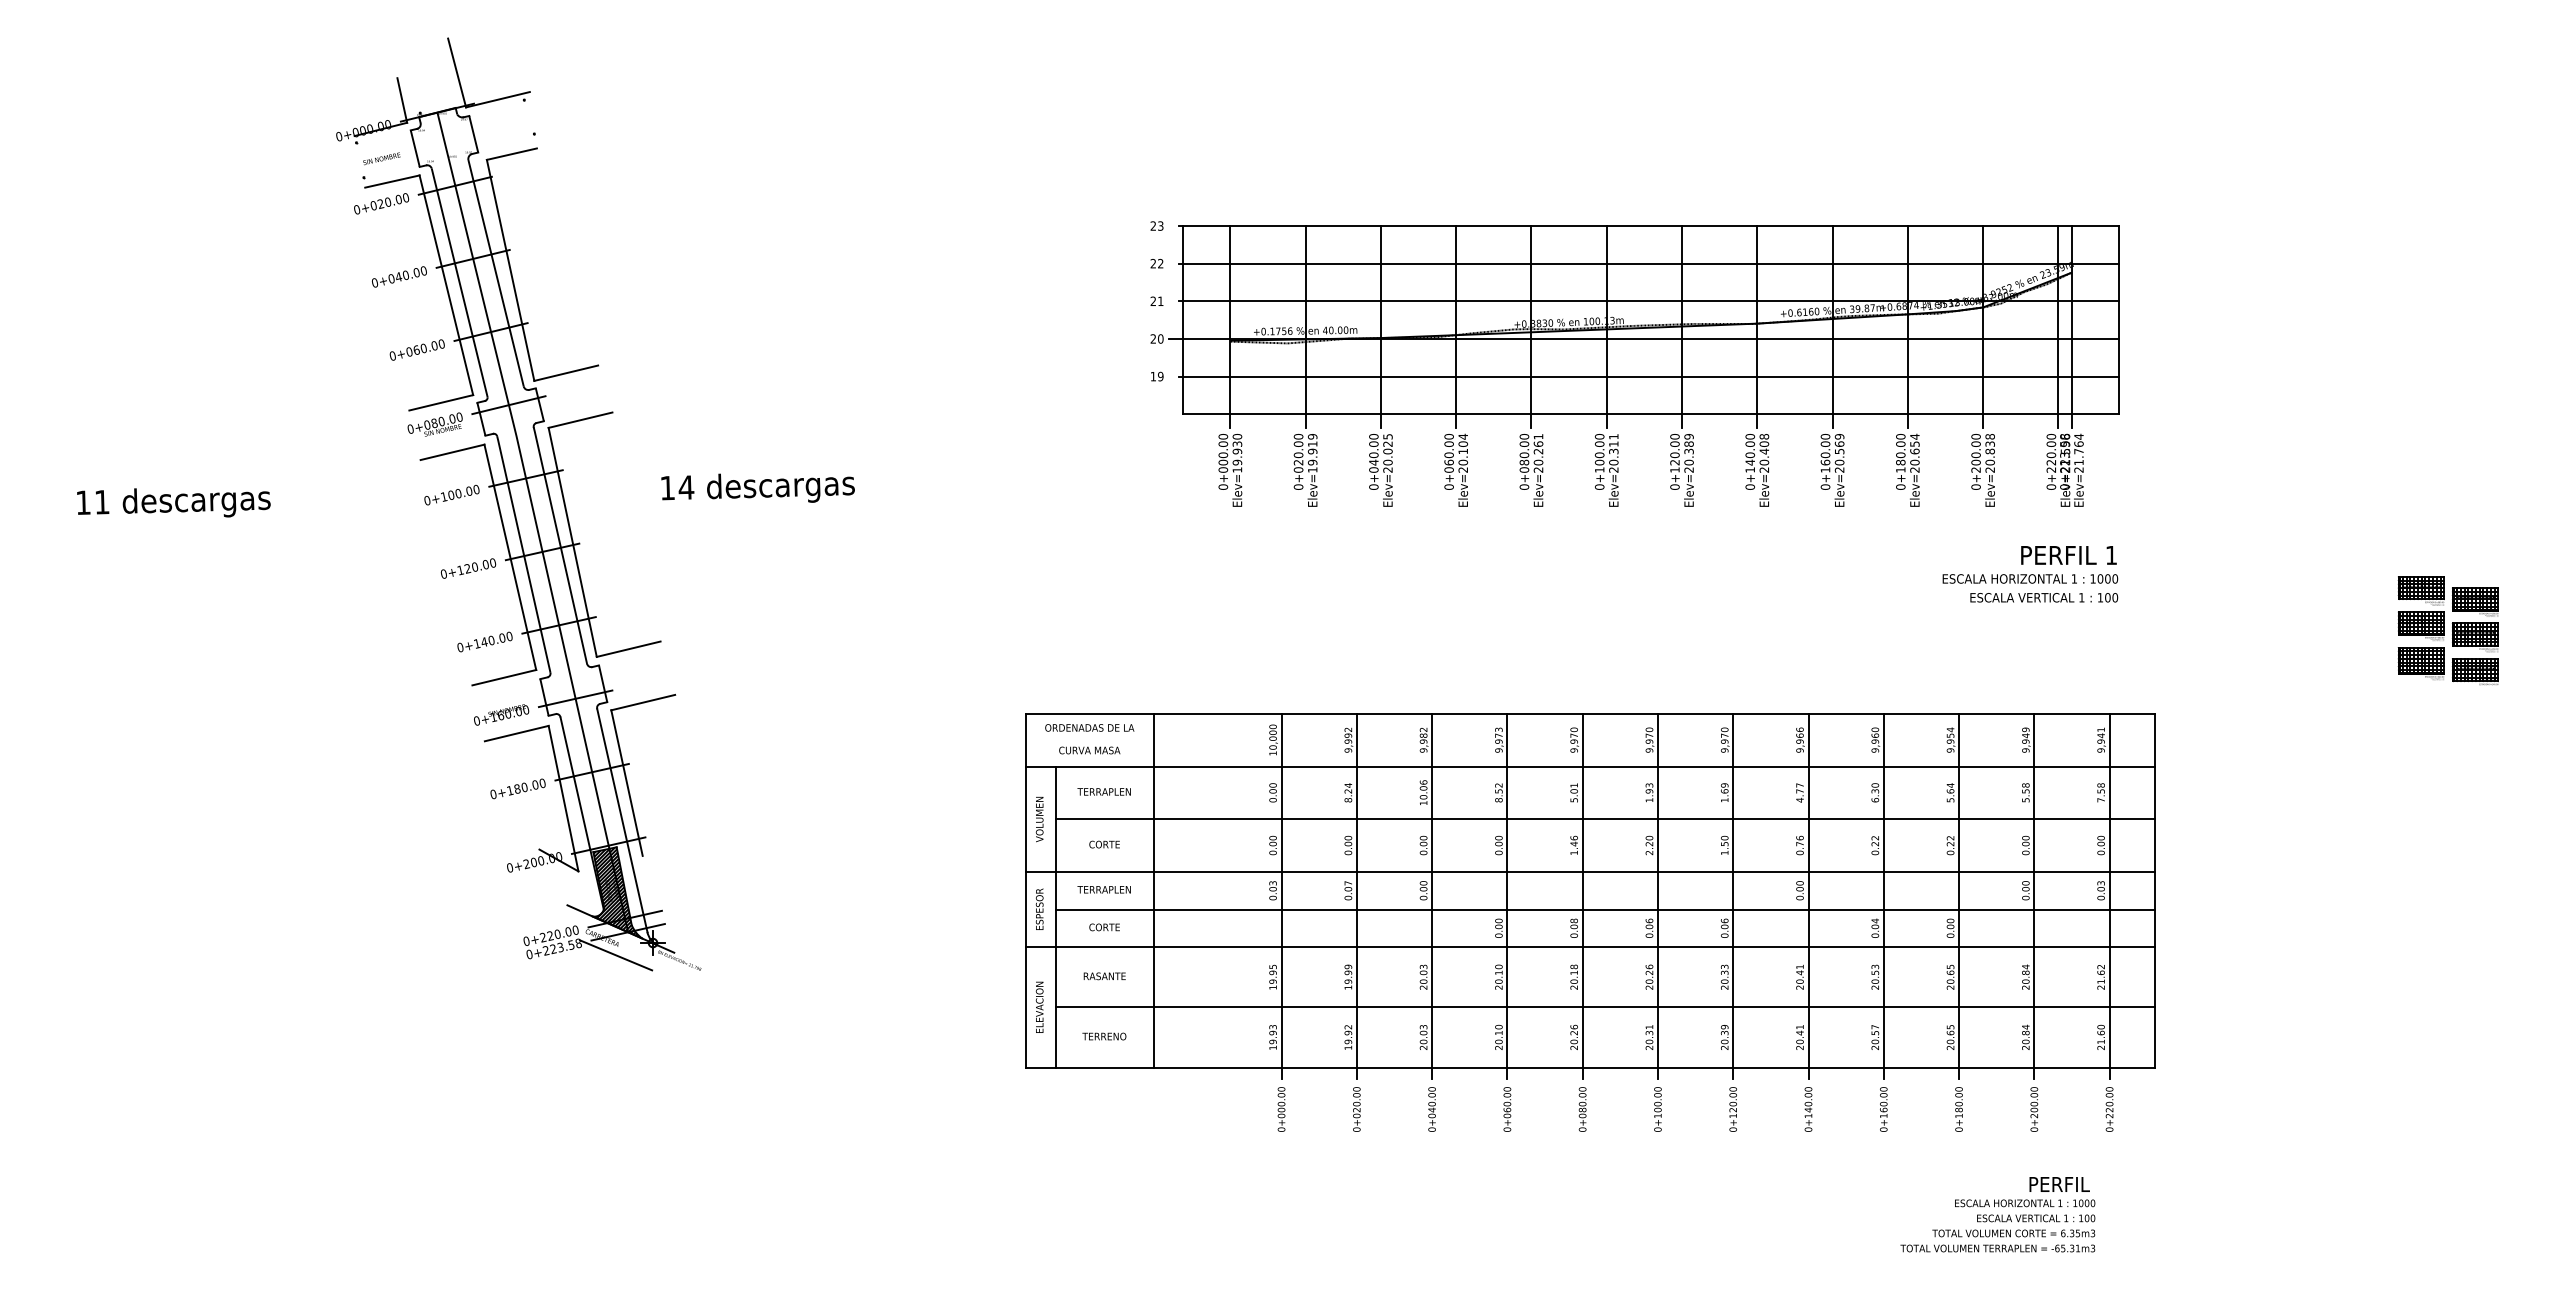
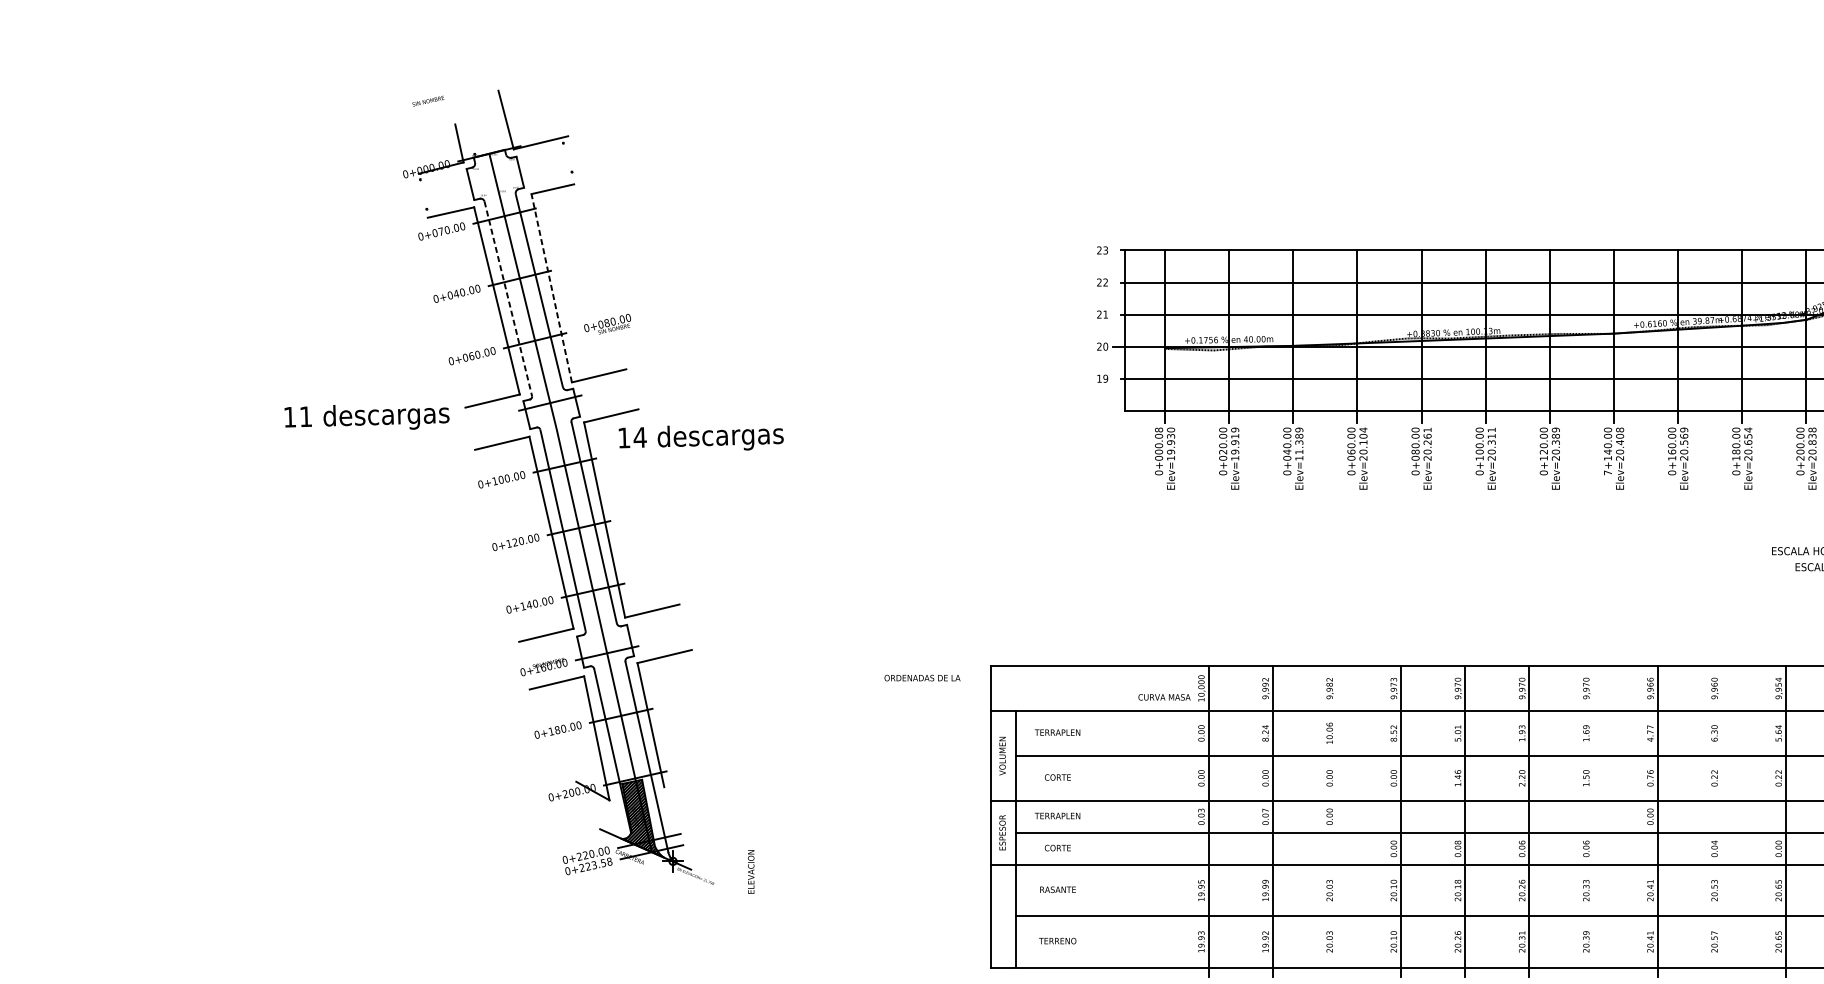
text: (381, 158) -> (428, 100), moved
text: (380, 204) -> (440, 232), 0+020.00 -> 0+070.00
line: (510, 269) -> (551, 287), solid -> dashed
line: (459, 282) -> (508, 298), solid -> dashed
text: (434, 424) -> (607, 324), moved
text: (1222, 436) -> (1158, 429), 0+000.00 -> 0+000.08
text: (1387, 453) -> (1298, 444), Elev=20.025 -> Elev=11.389
text: (1750, 486) -> (1608, 472), 0+140.00 -> 7+140.00
text: (757, 487) -> (700, 437), moved
text: (173, 502) -> (366, 417), moved
text: (1089, 727) -> (922, 677), moved
text: (1089, 750) -> (1164, 697), moved
line: (1153, 890) -> (1099, 816), removed
line: (1432, 895) -> (1337, 820), removed
line: (1733, 895) -> (1593, 820), removed
line: (1883, 895) -> (1721, 820), removed
line: (615, 955) -> (641, 872), removed
text: (1039, 1006) -> (751, 871), moved

